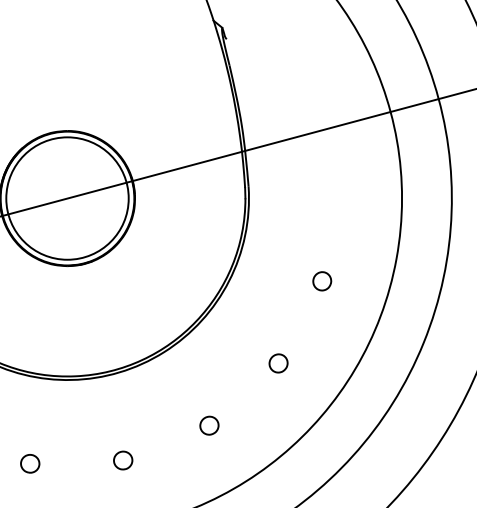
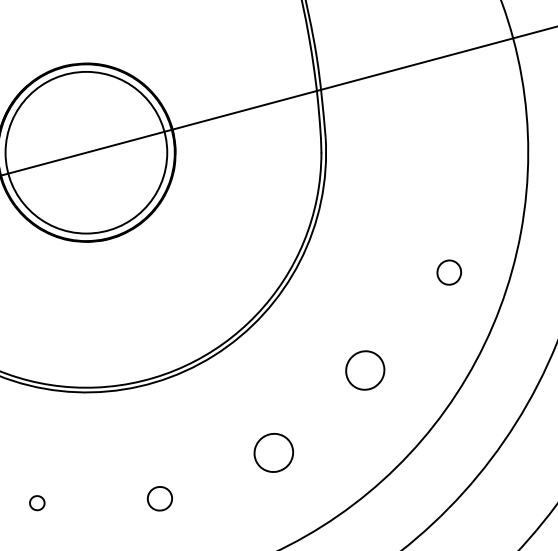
part: (322, 281) -> (449, 272), moved
part: (278, 363) -> (365, 370), size x1.6
part: (209, 425) -> (273, 452), size x1.6
part: (30, 463) -> (37, 502), size x0.6

